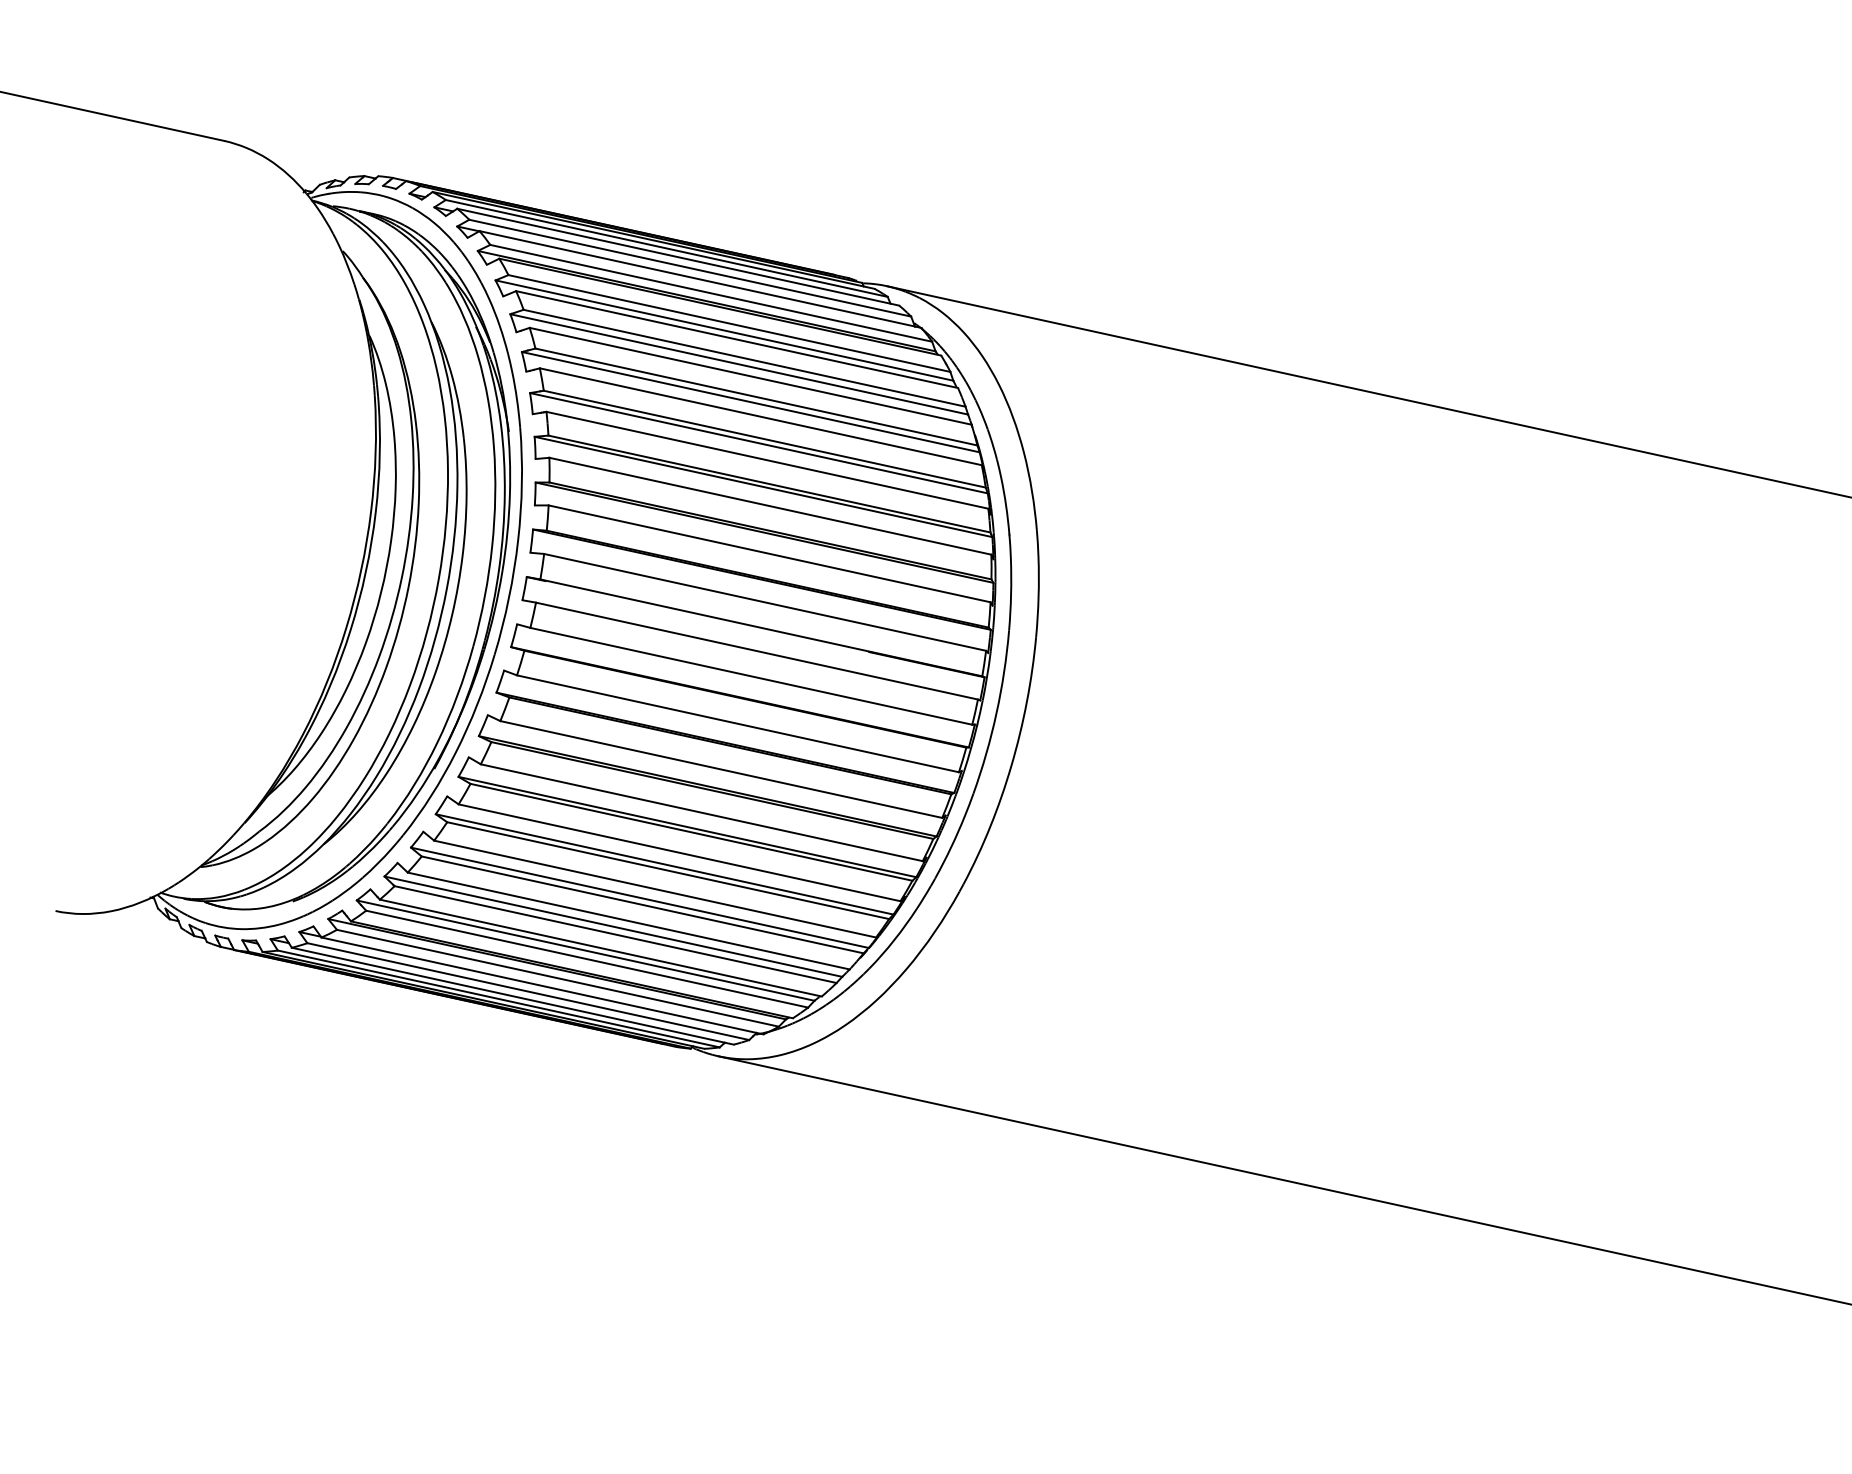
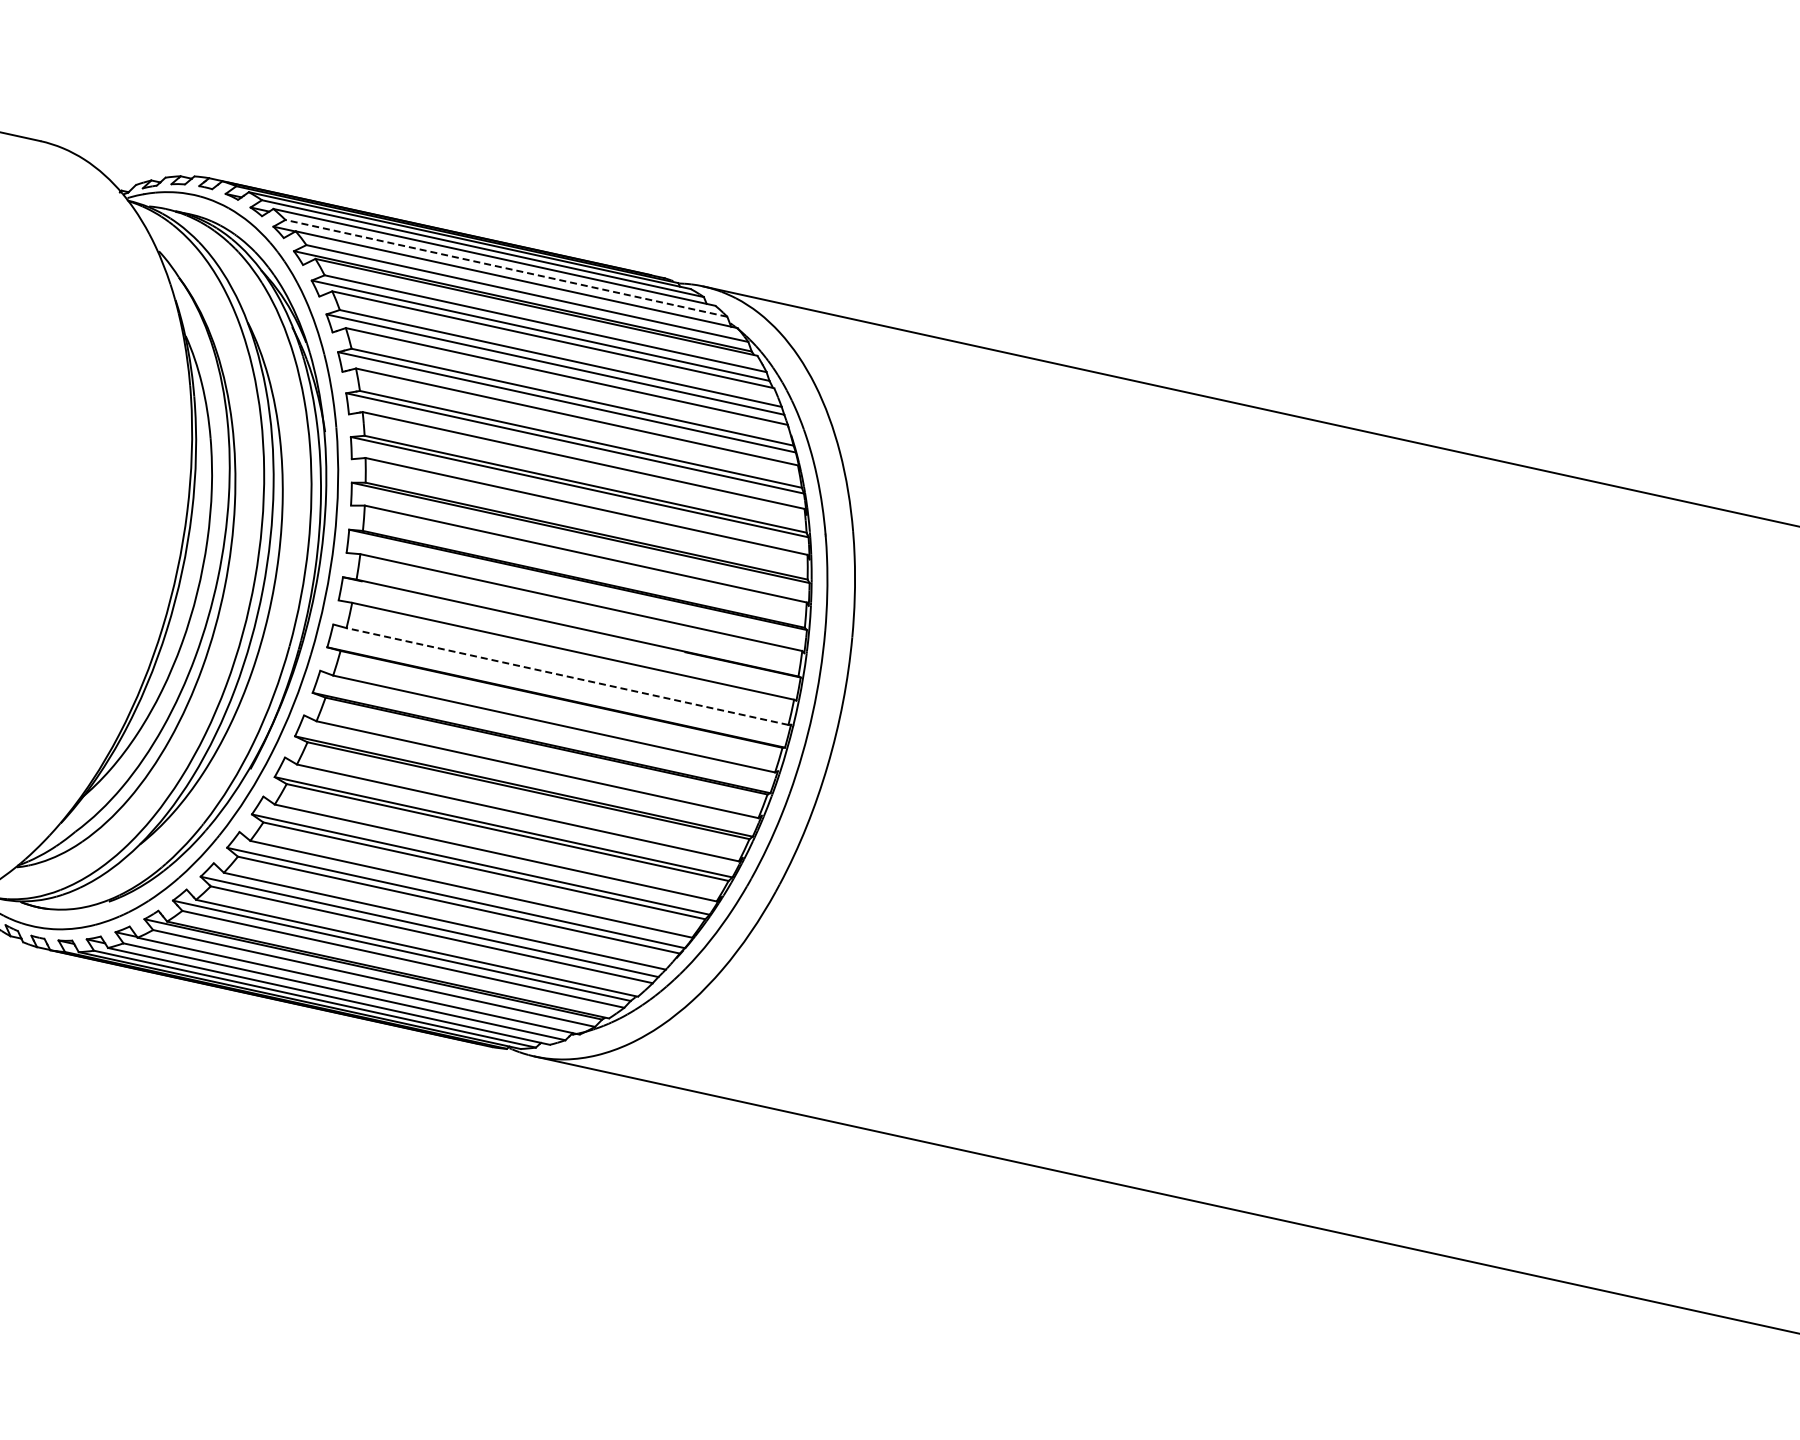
line: (689, 268) -> (505, 268), solid -> dashed
line: (750, 676) -> (566, 676), solid -> dashed

